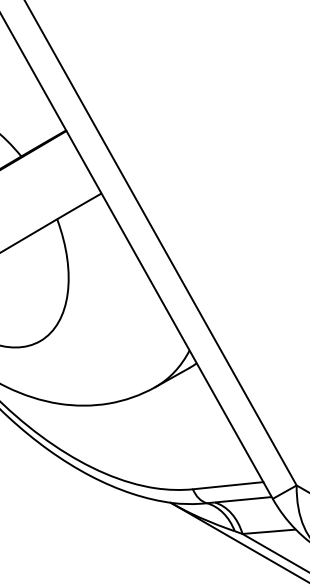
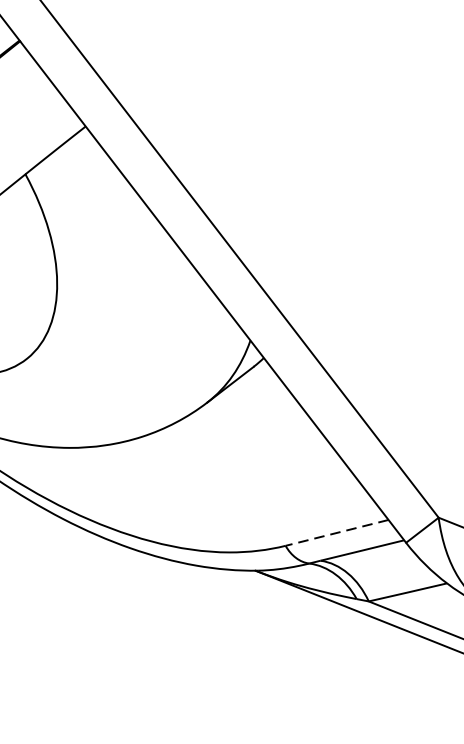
line: (227, 485) -> (335, 532), solid -> dashed

